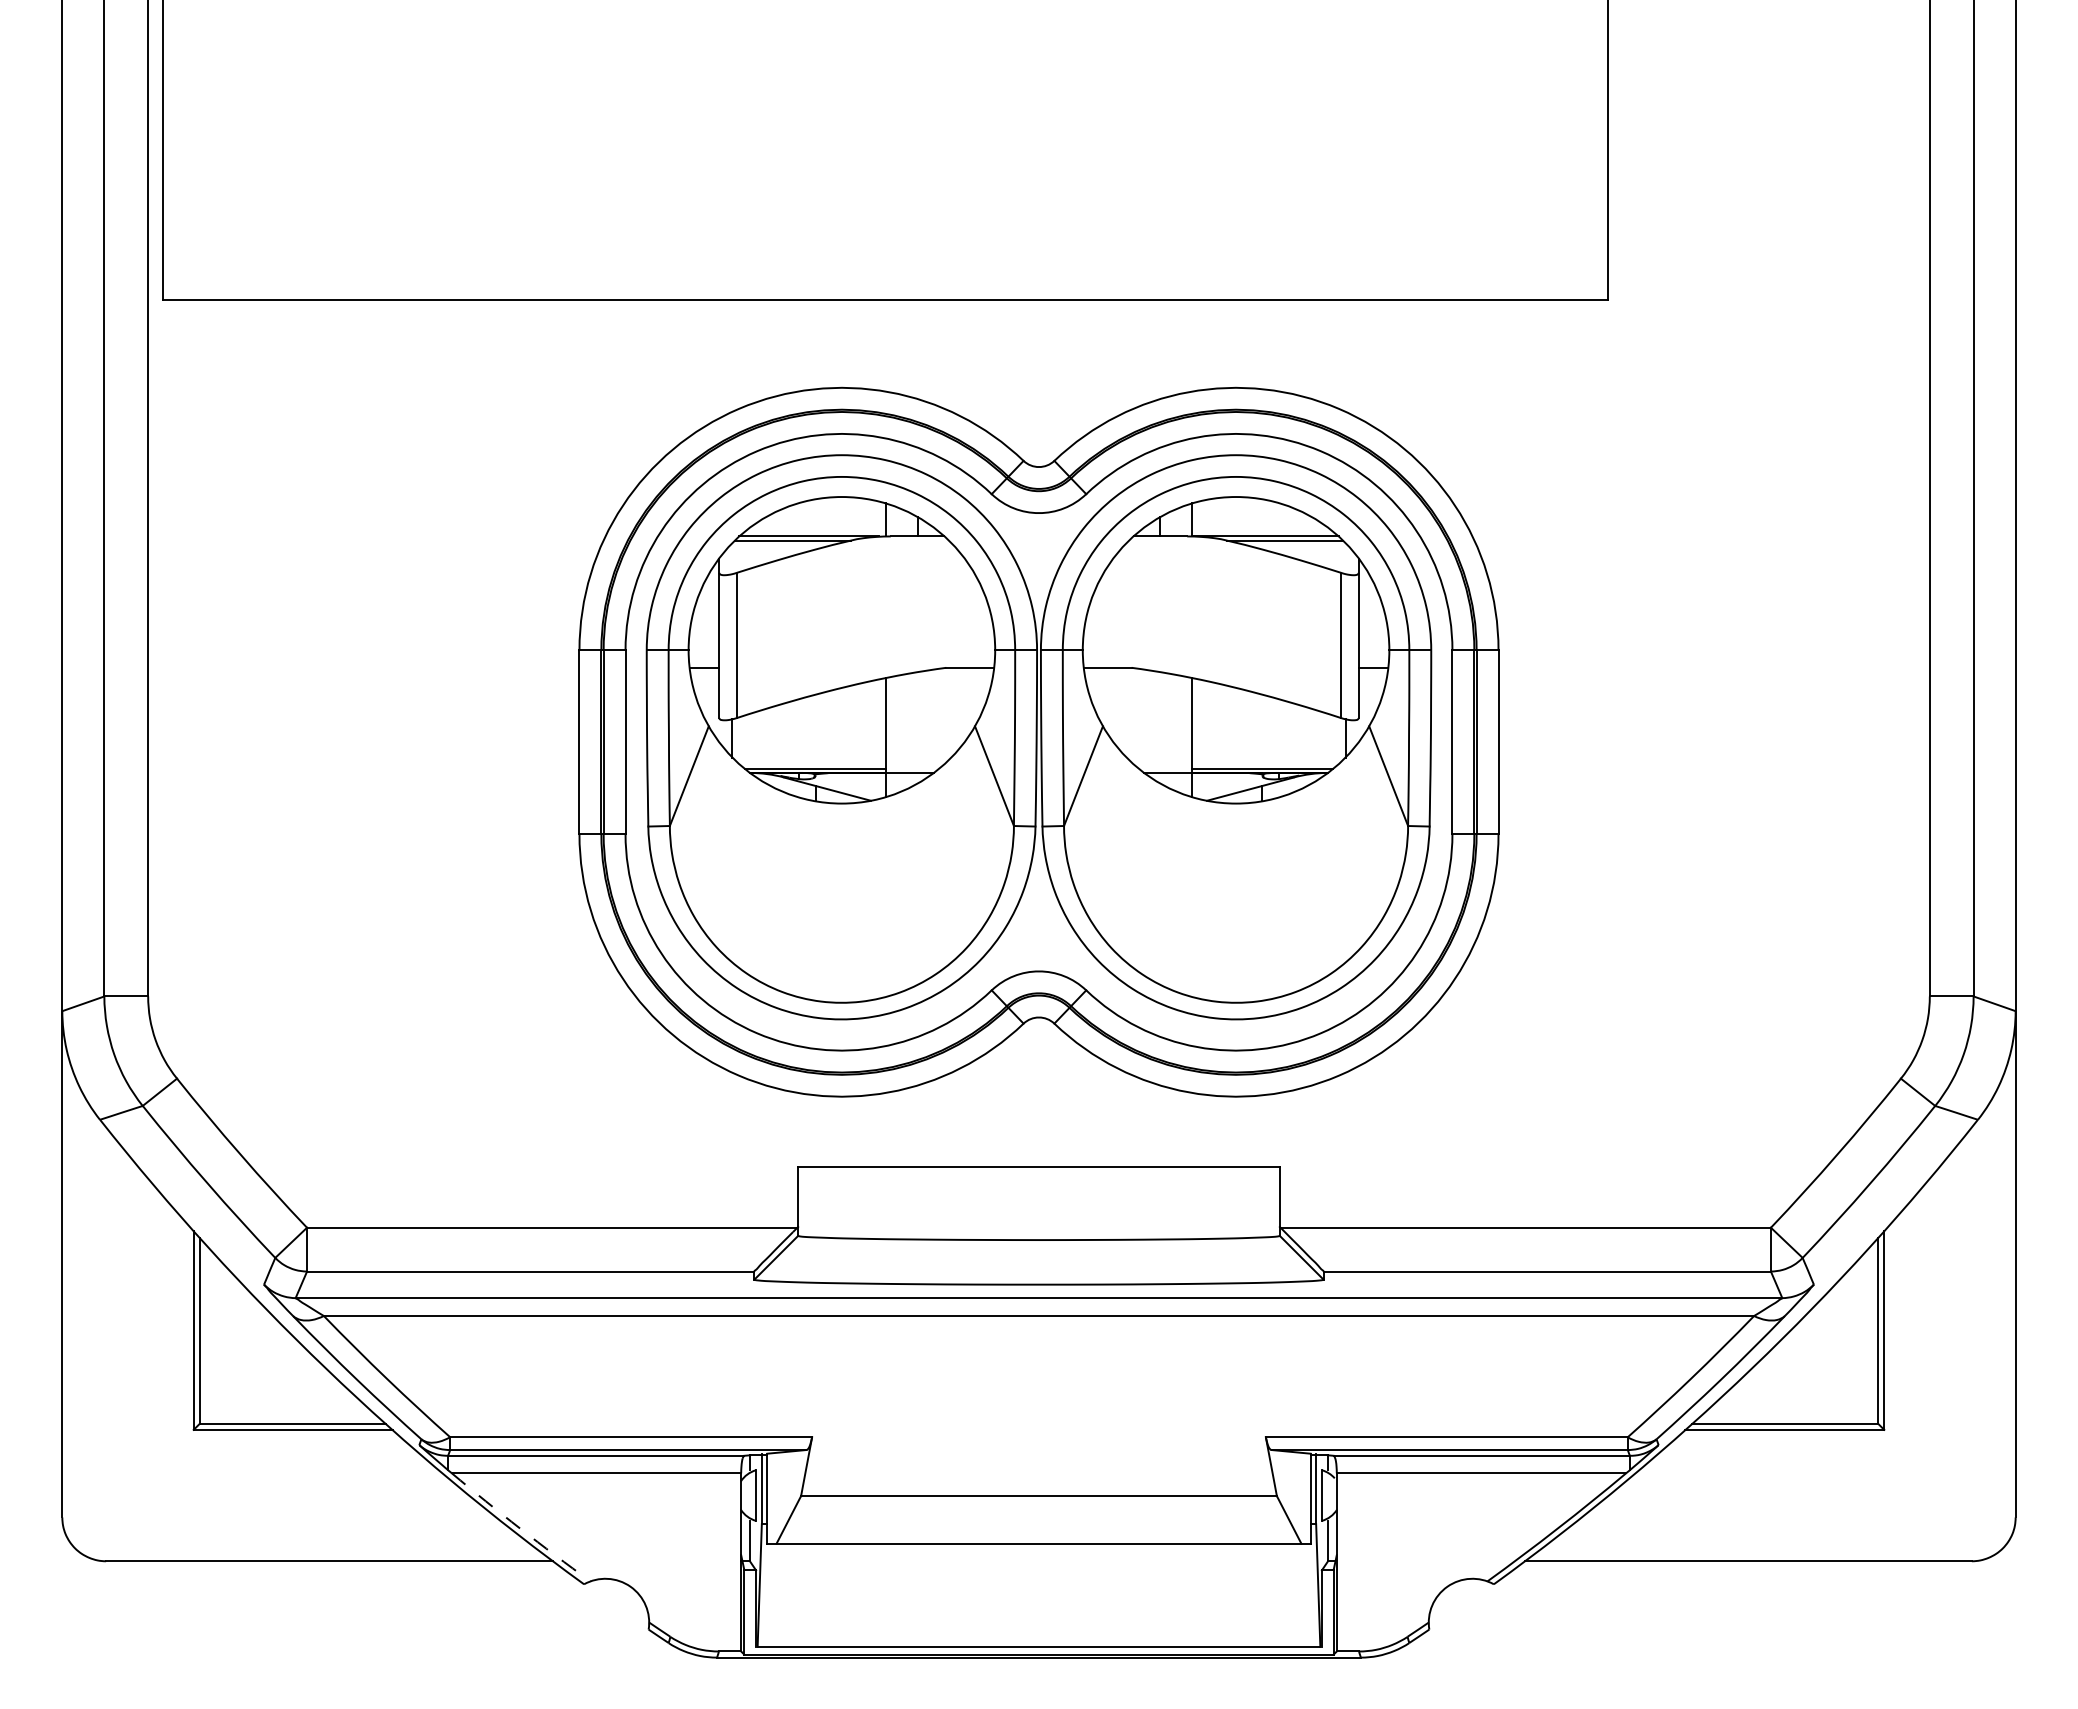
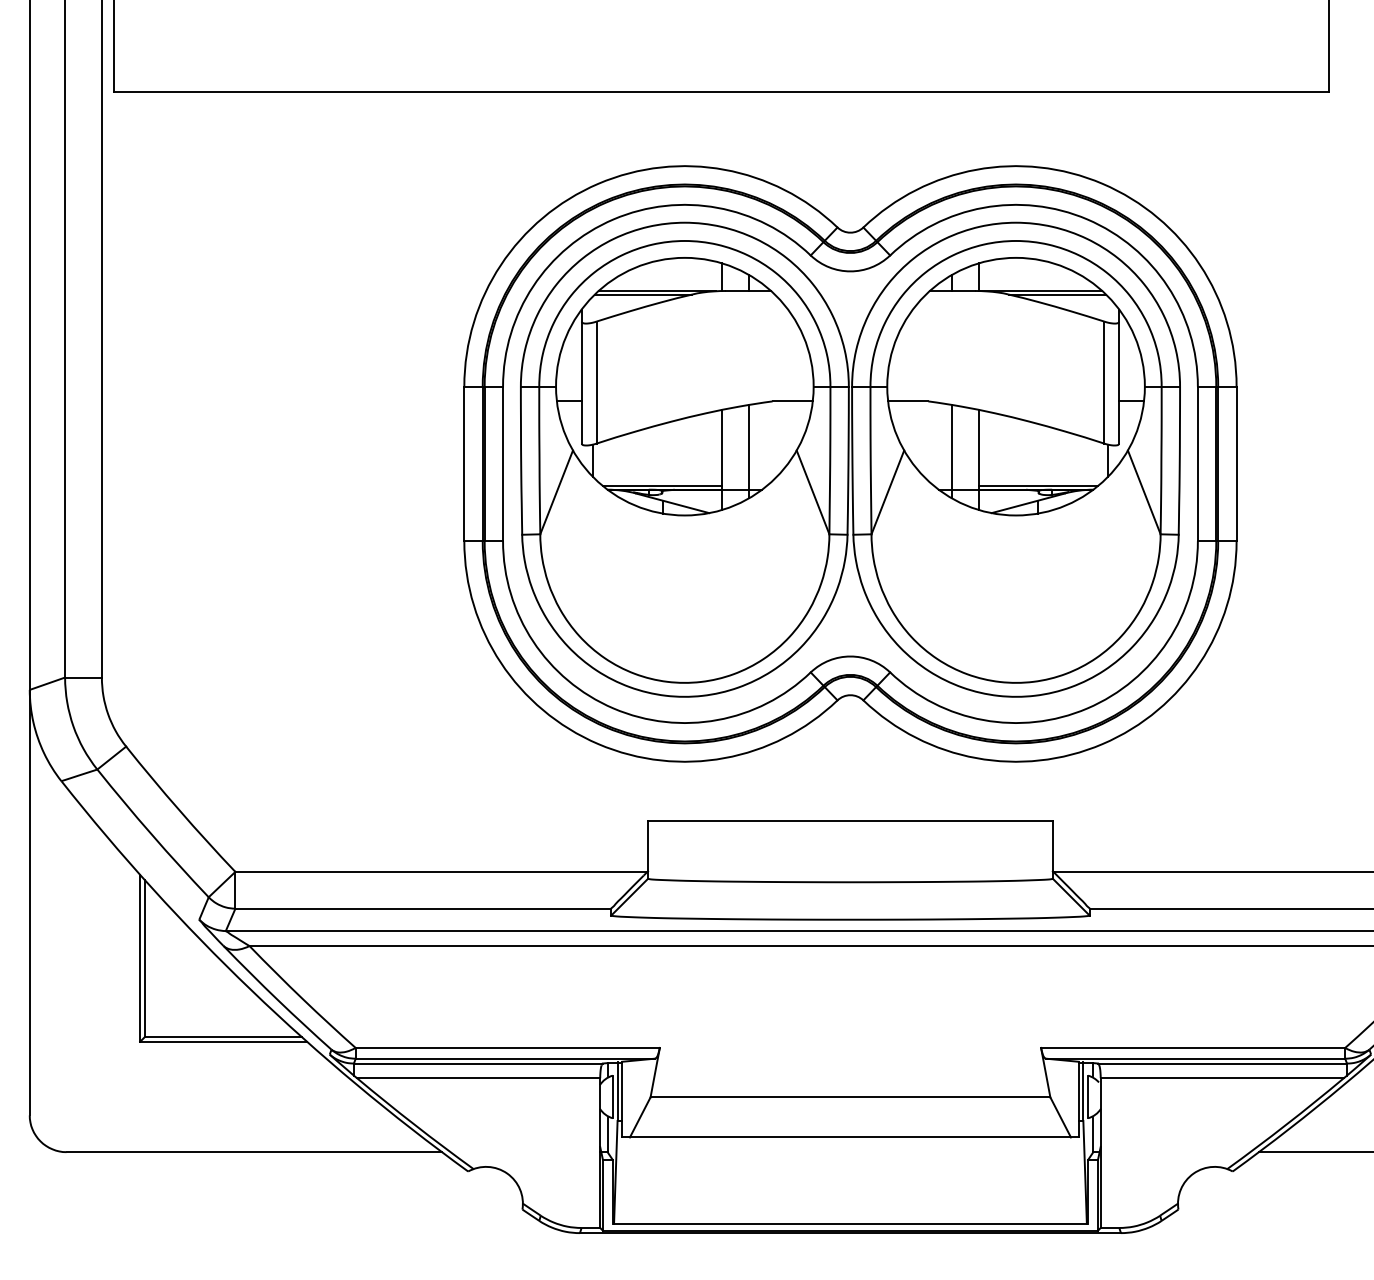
line: (917, 727) -> (748, 451), added
line: (1160, 727) -> (952, 451), added
arc: (520, 1528) -> (414, 1124), dashed -> solid

